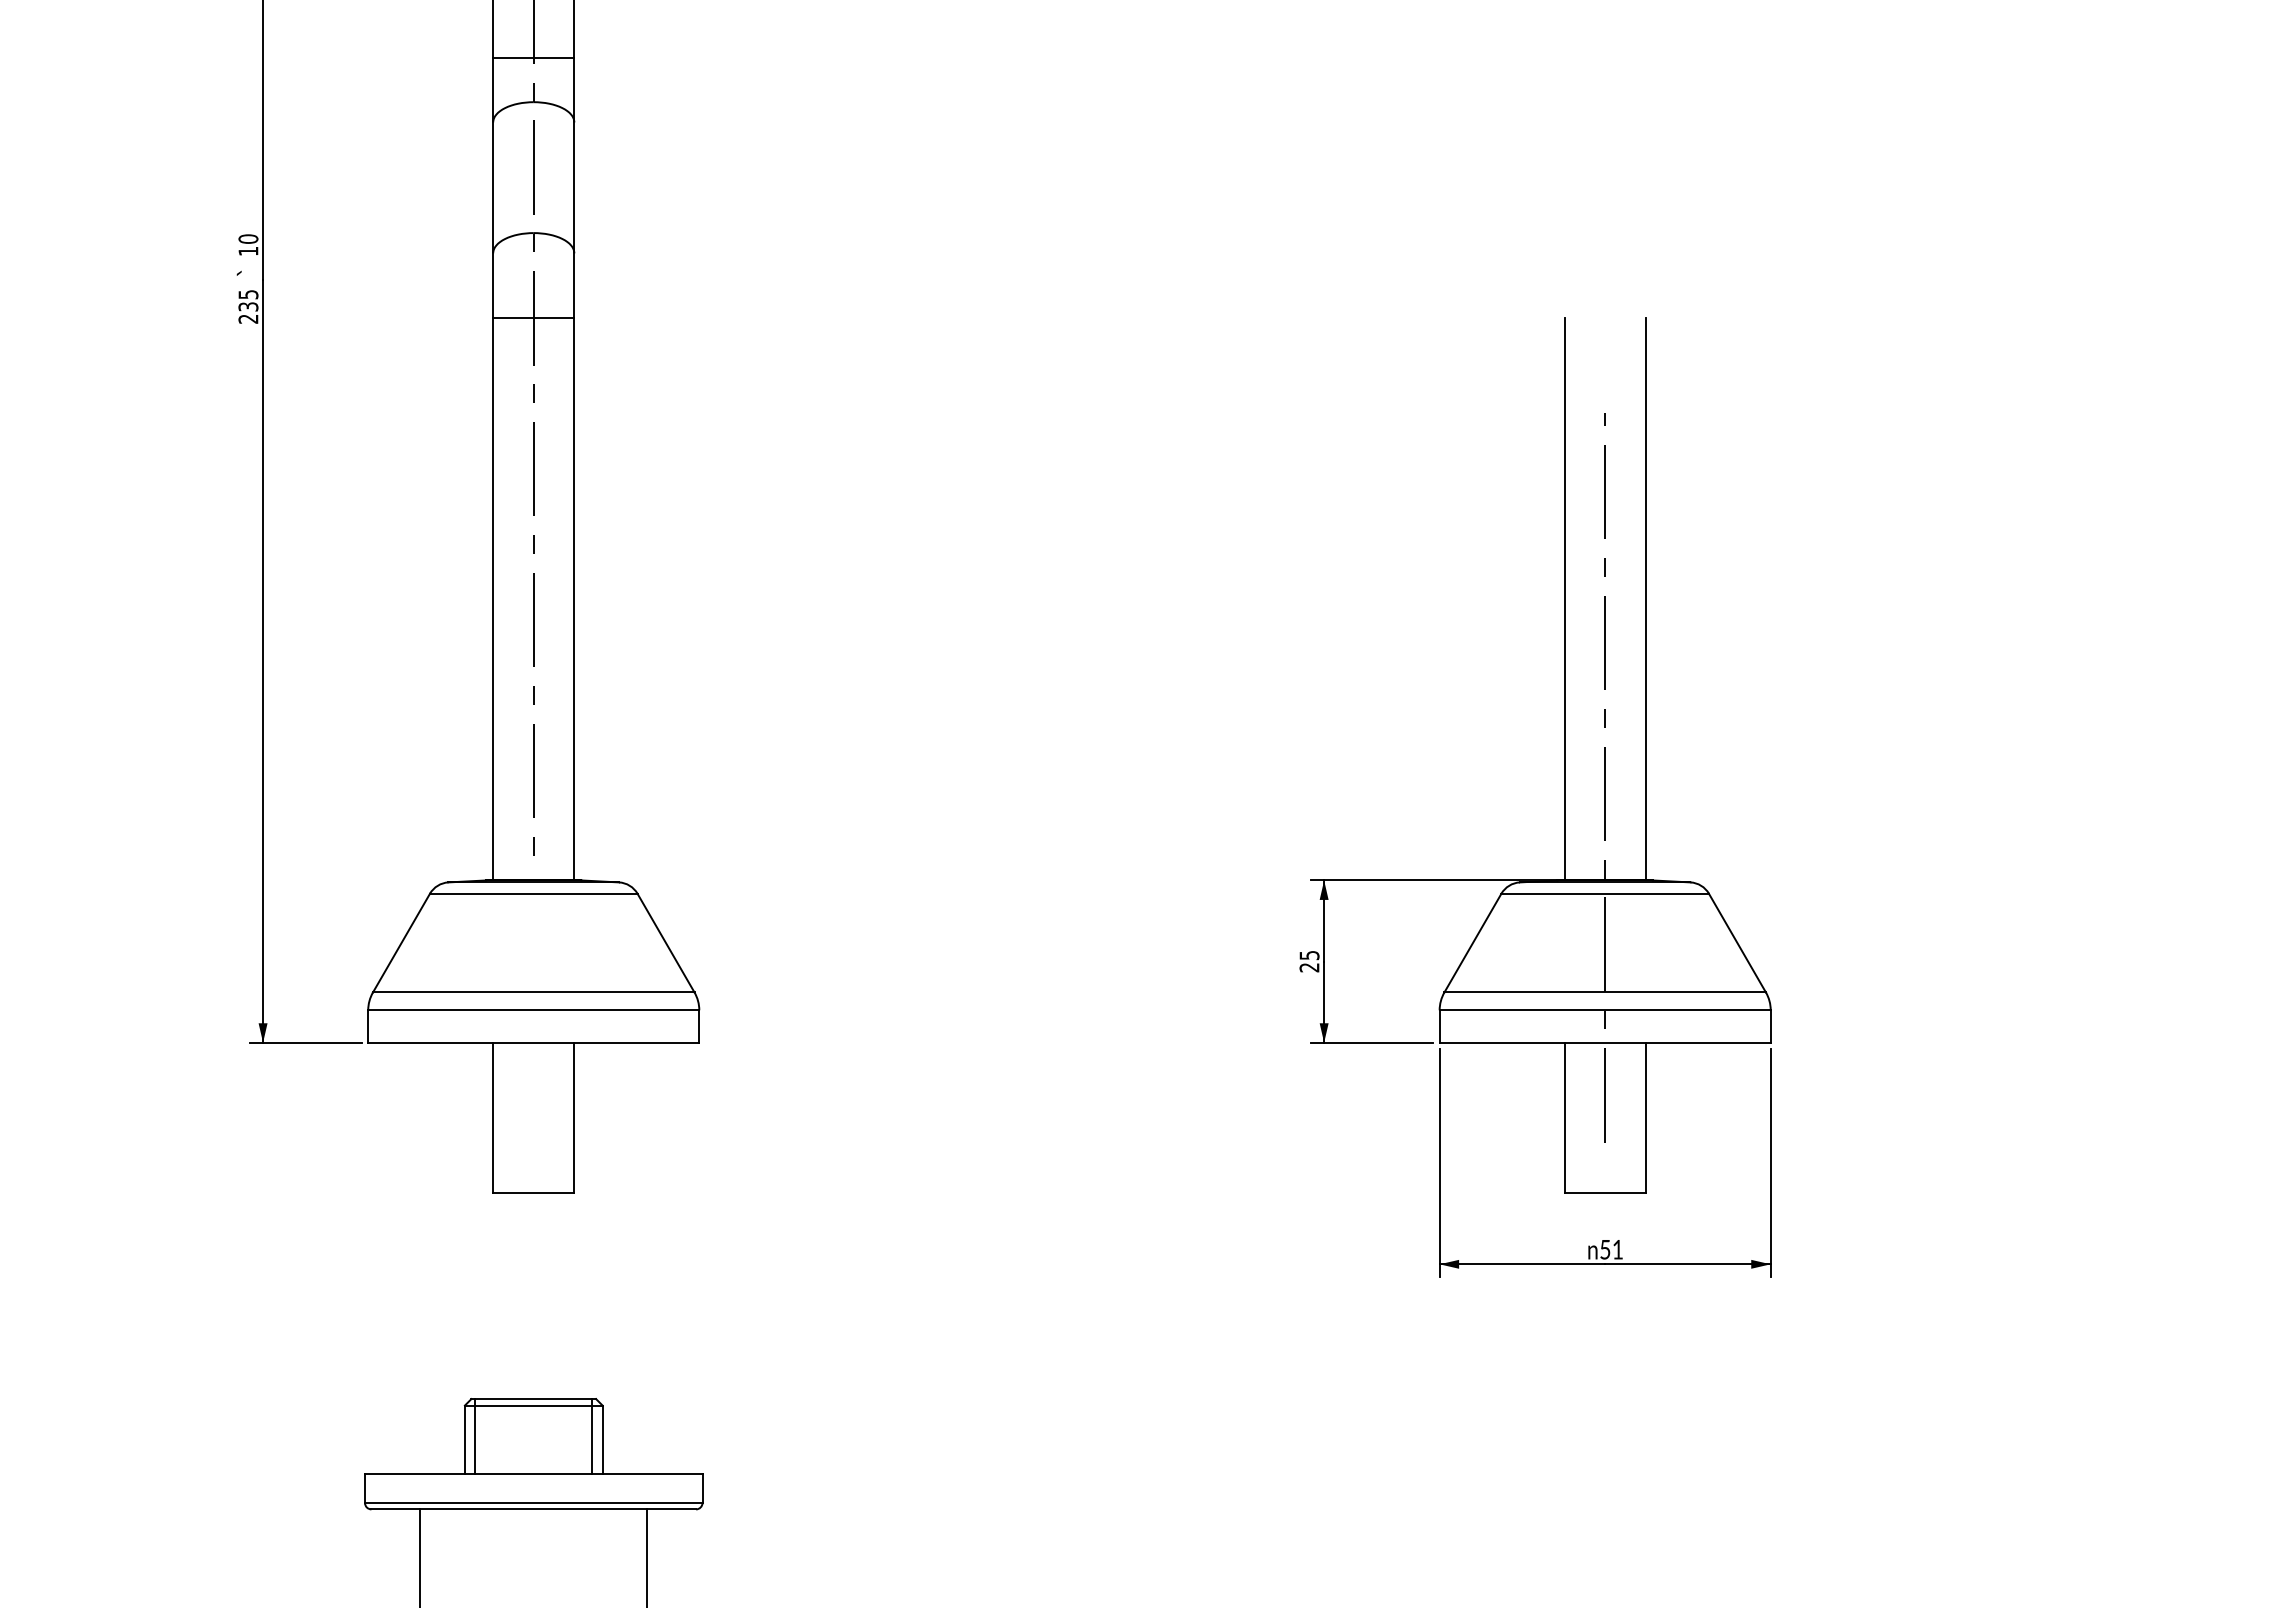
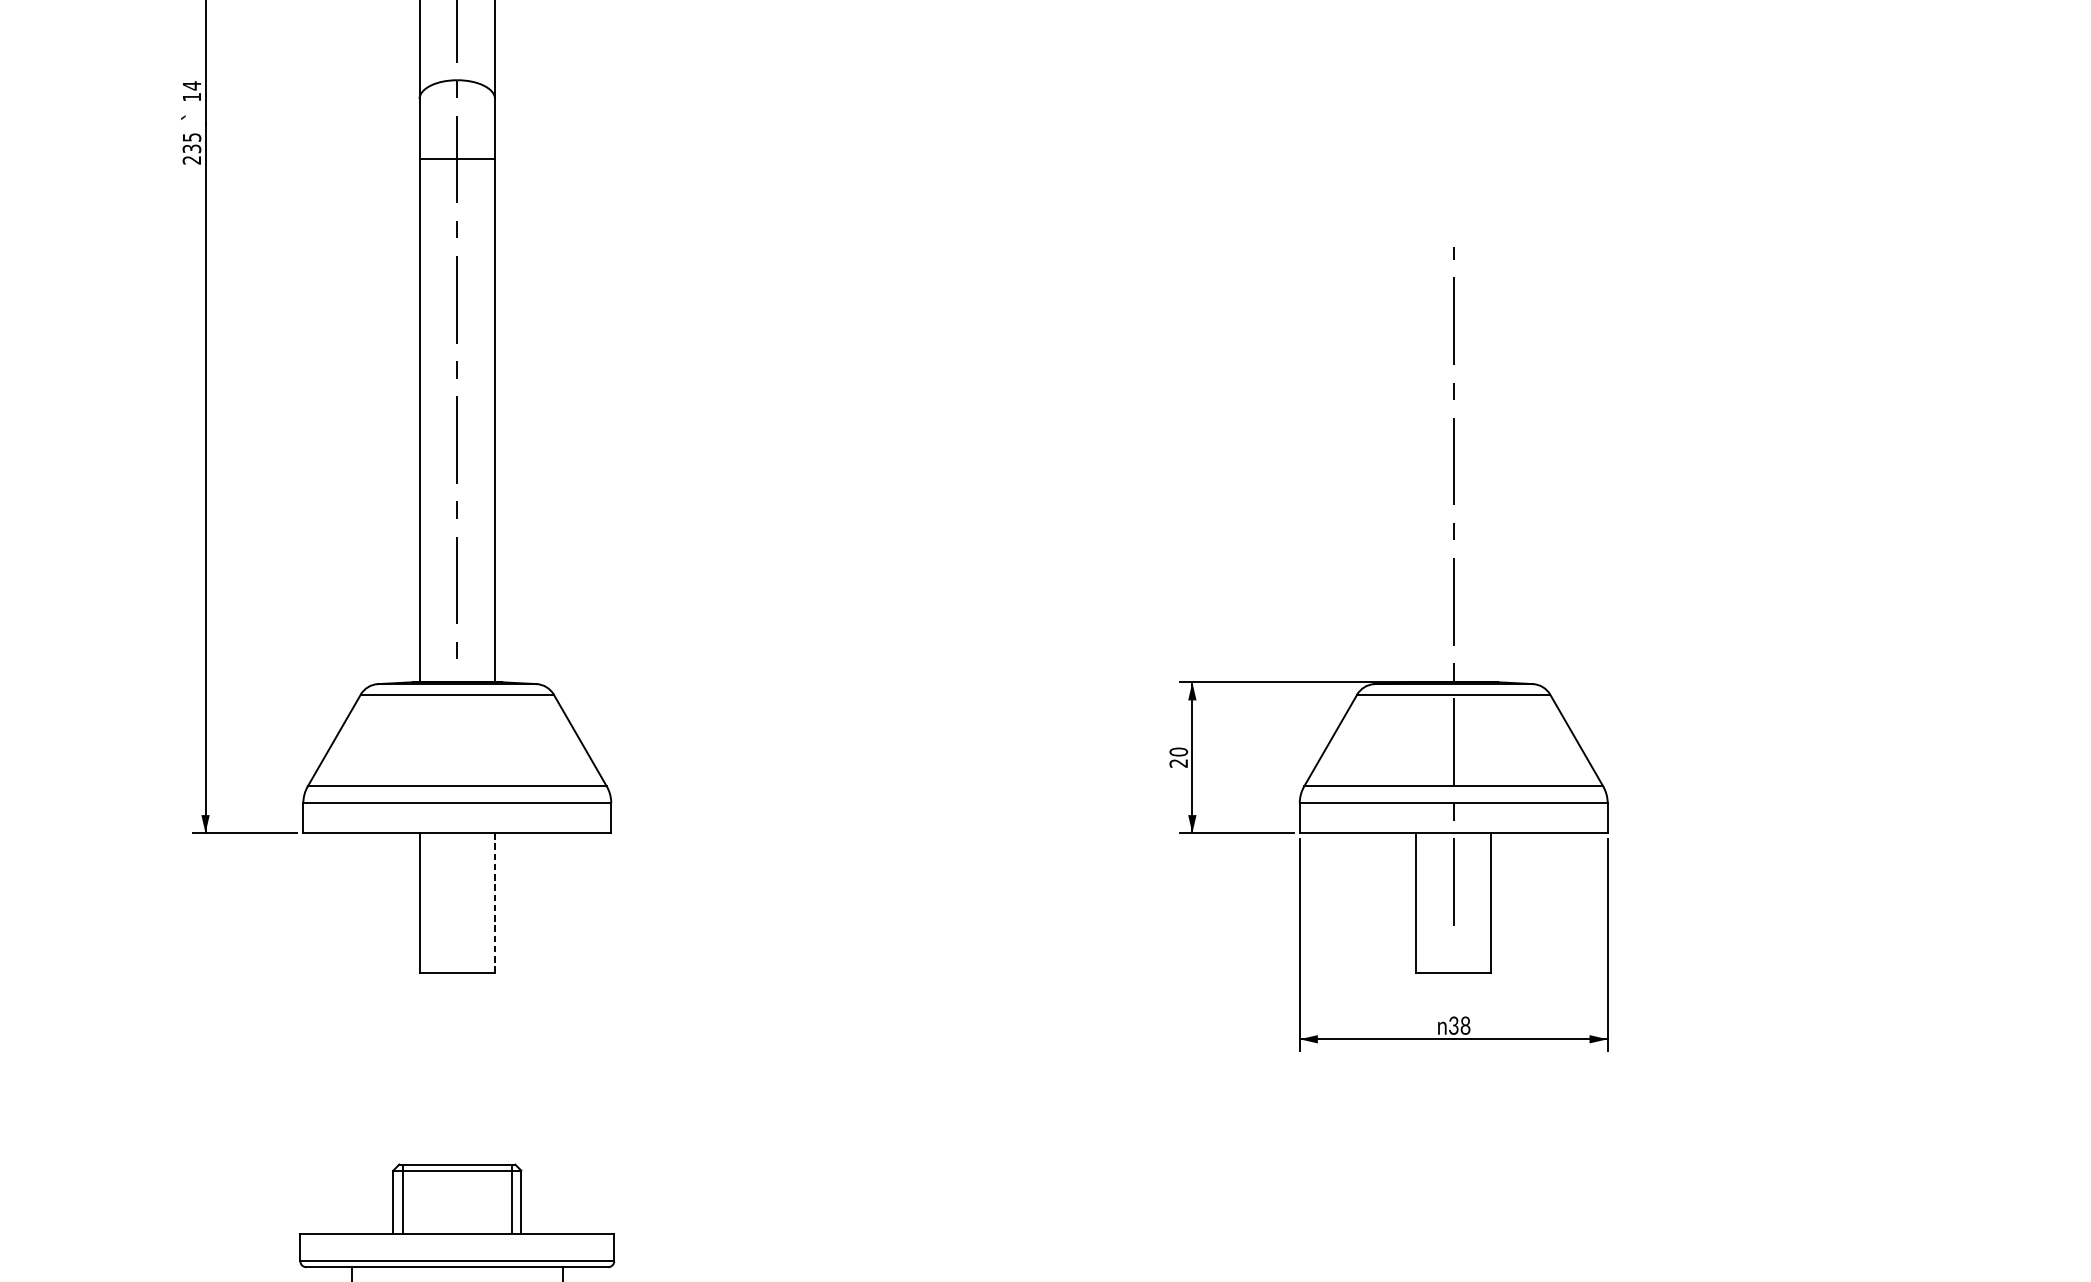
text: (248, 239) -> (192, 86), 10 -> 14
line: (1564, 599) -> (1415, 420), removed
line: (1645, 599) -> (1491, 420), removed
text: (1309, 955) -> (1178, 752), 25 -> 20
line: (574, 1118) -> (495, 903), solid -> dashed
text: (1611, 1249) -> (1459, 1025), 51 -> 38

